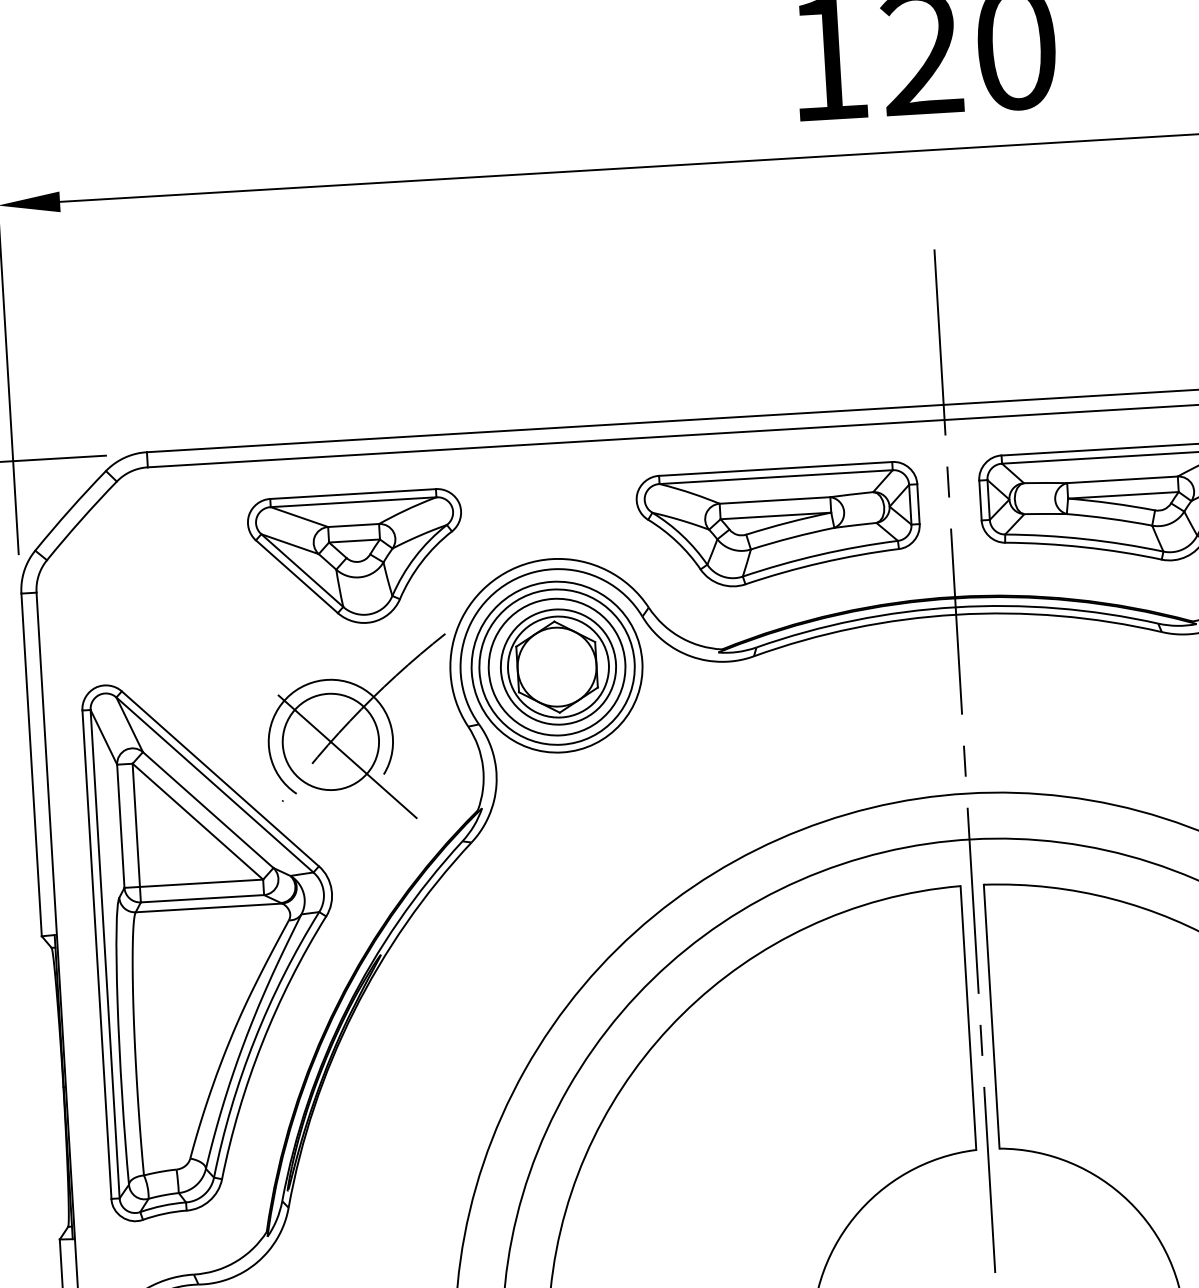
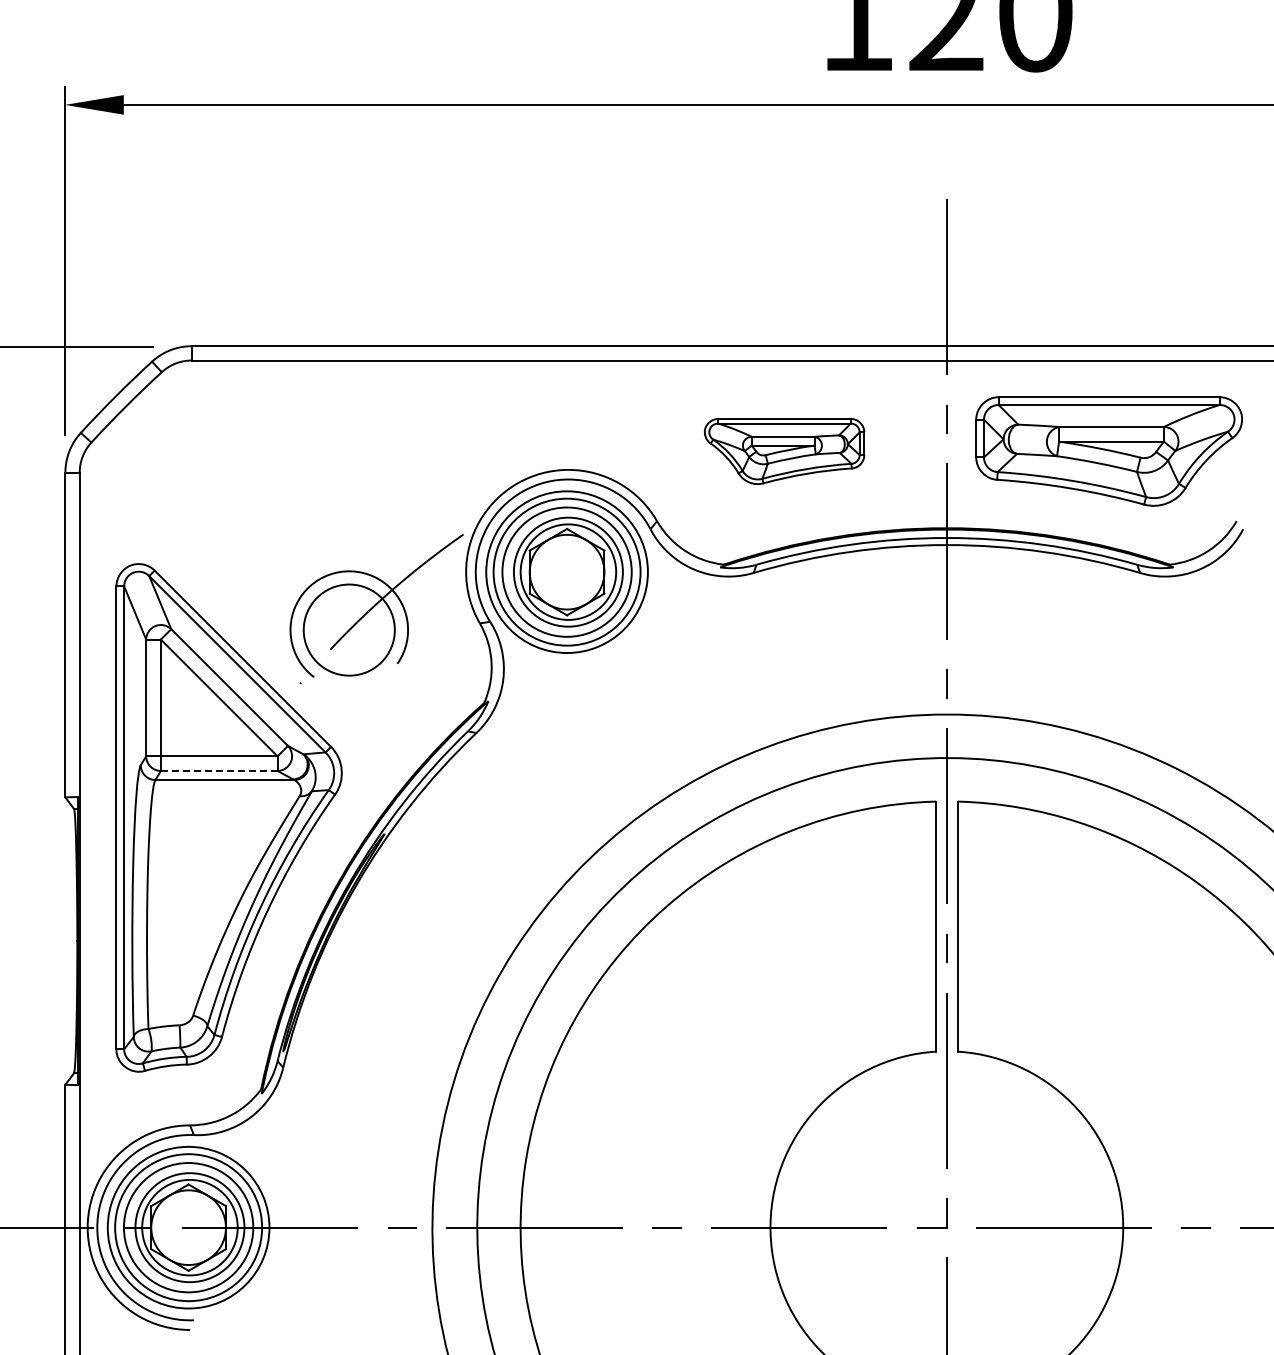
part: (778, 526) -> (784, 451), size x0.6
part: (357, 558) -> (384, 458), removed
line: (340, 750) -> (357, 638), removed
line: (201, 898) -> (218, 770), solid -> dashed

